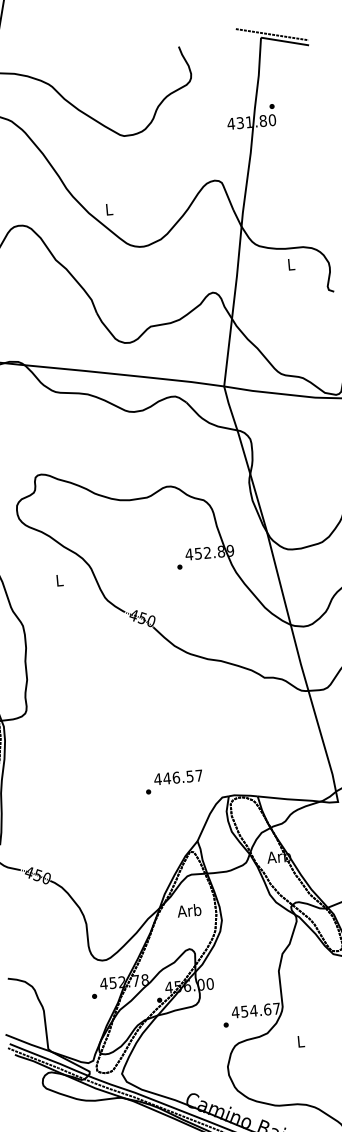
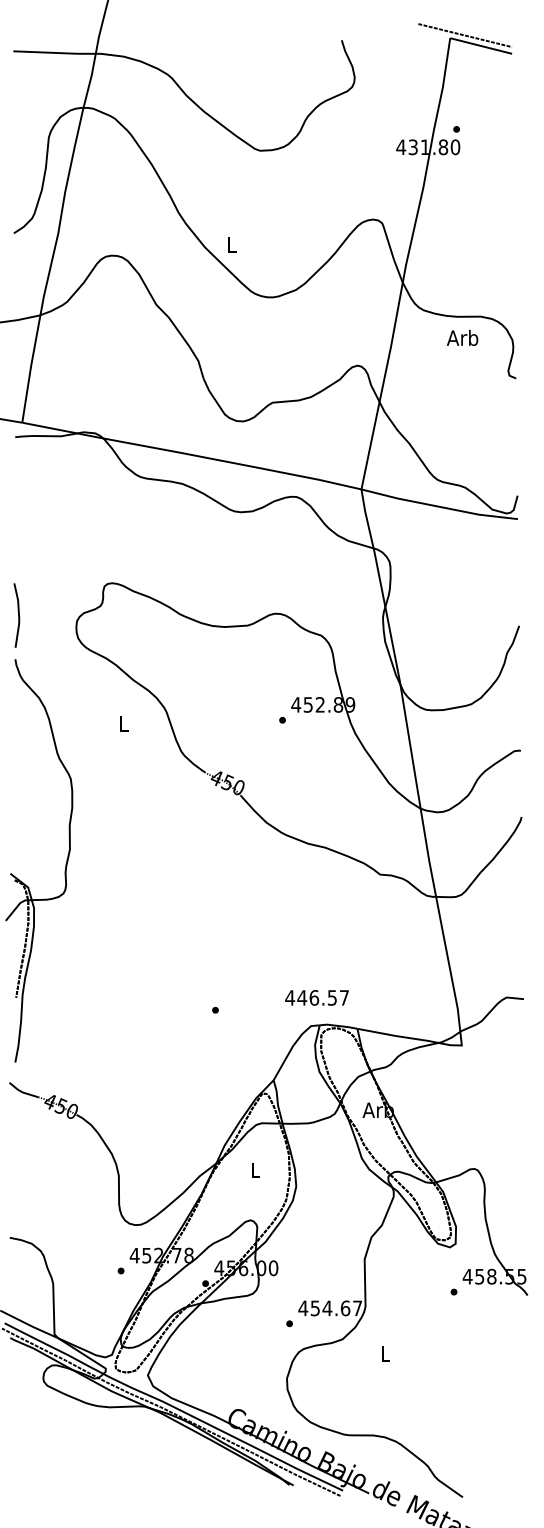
text: (290, 264) -> (462, 337), L -> Arb
text: (177, 777) -> (316, 997), moved
text: (189, 910) -> (254, 1169), Arb -> L

